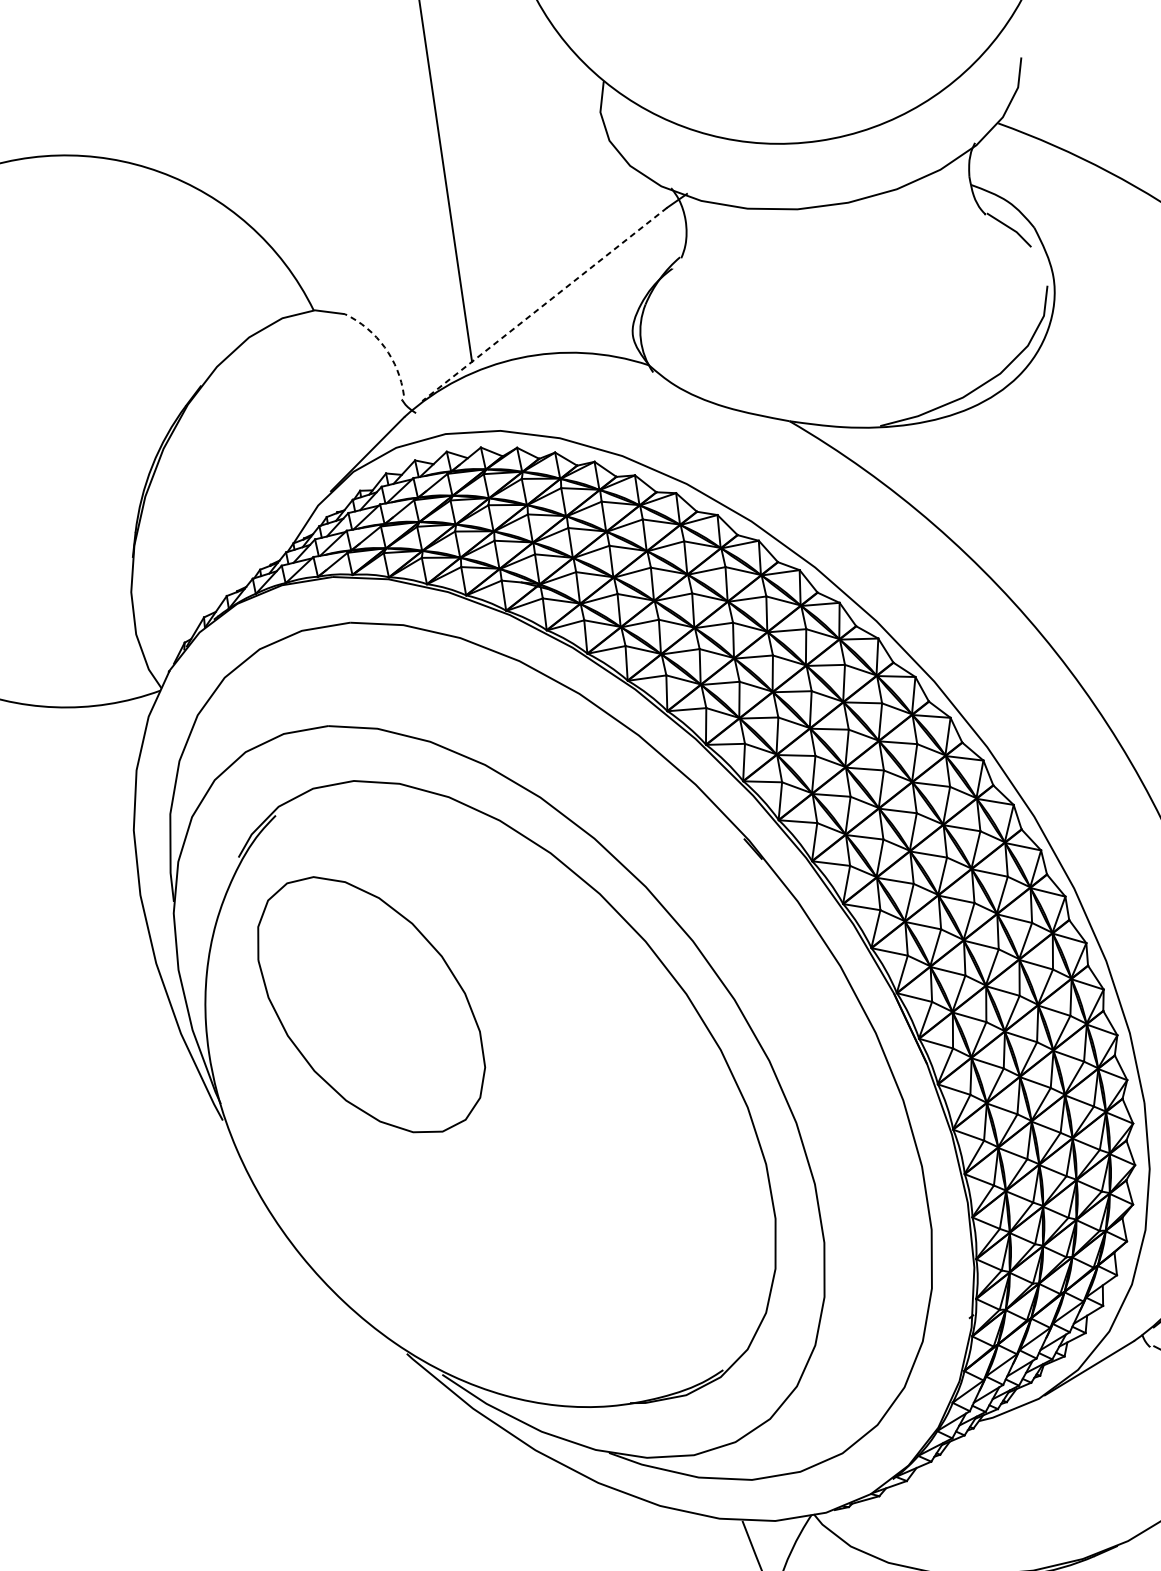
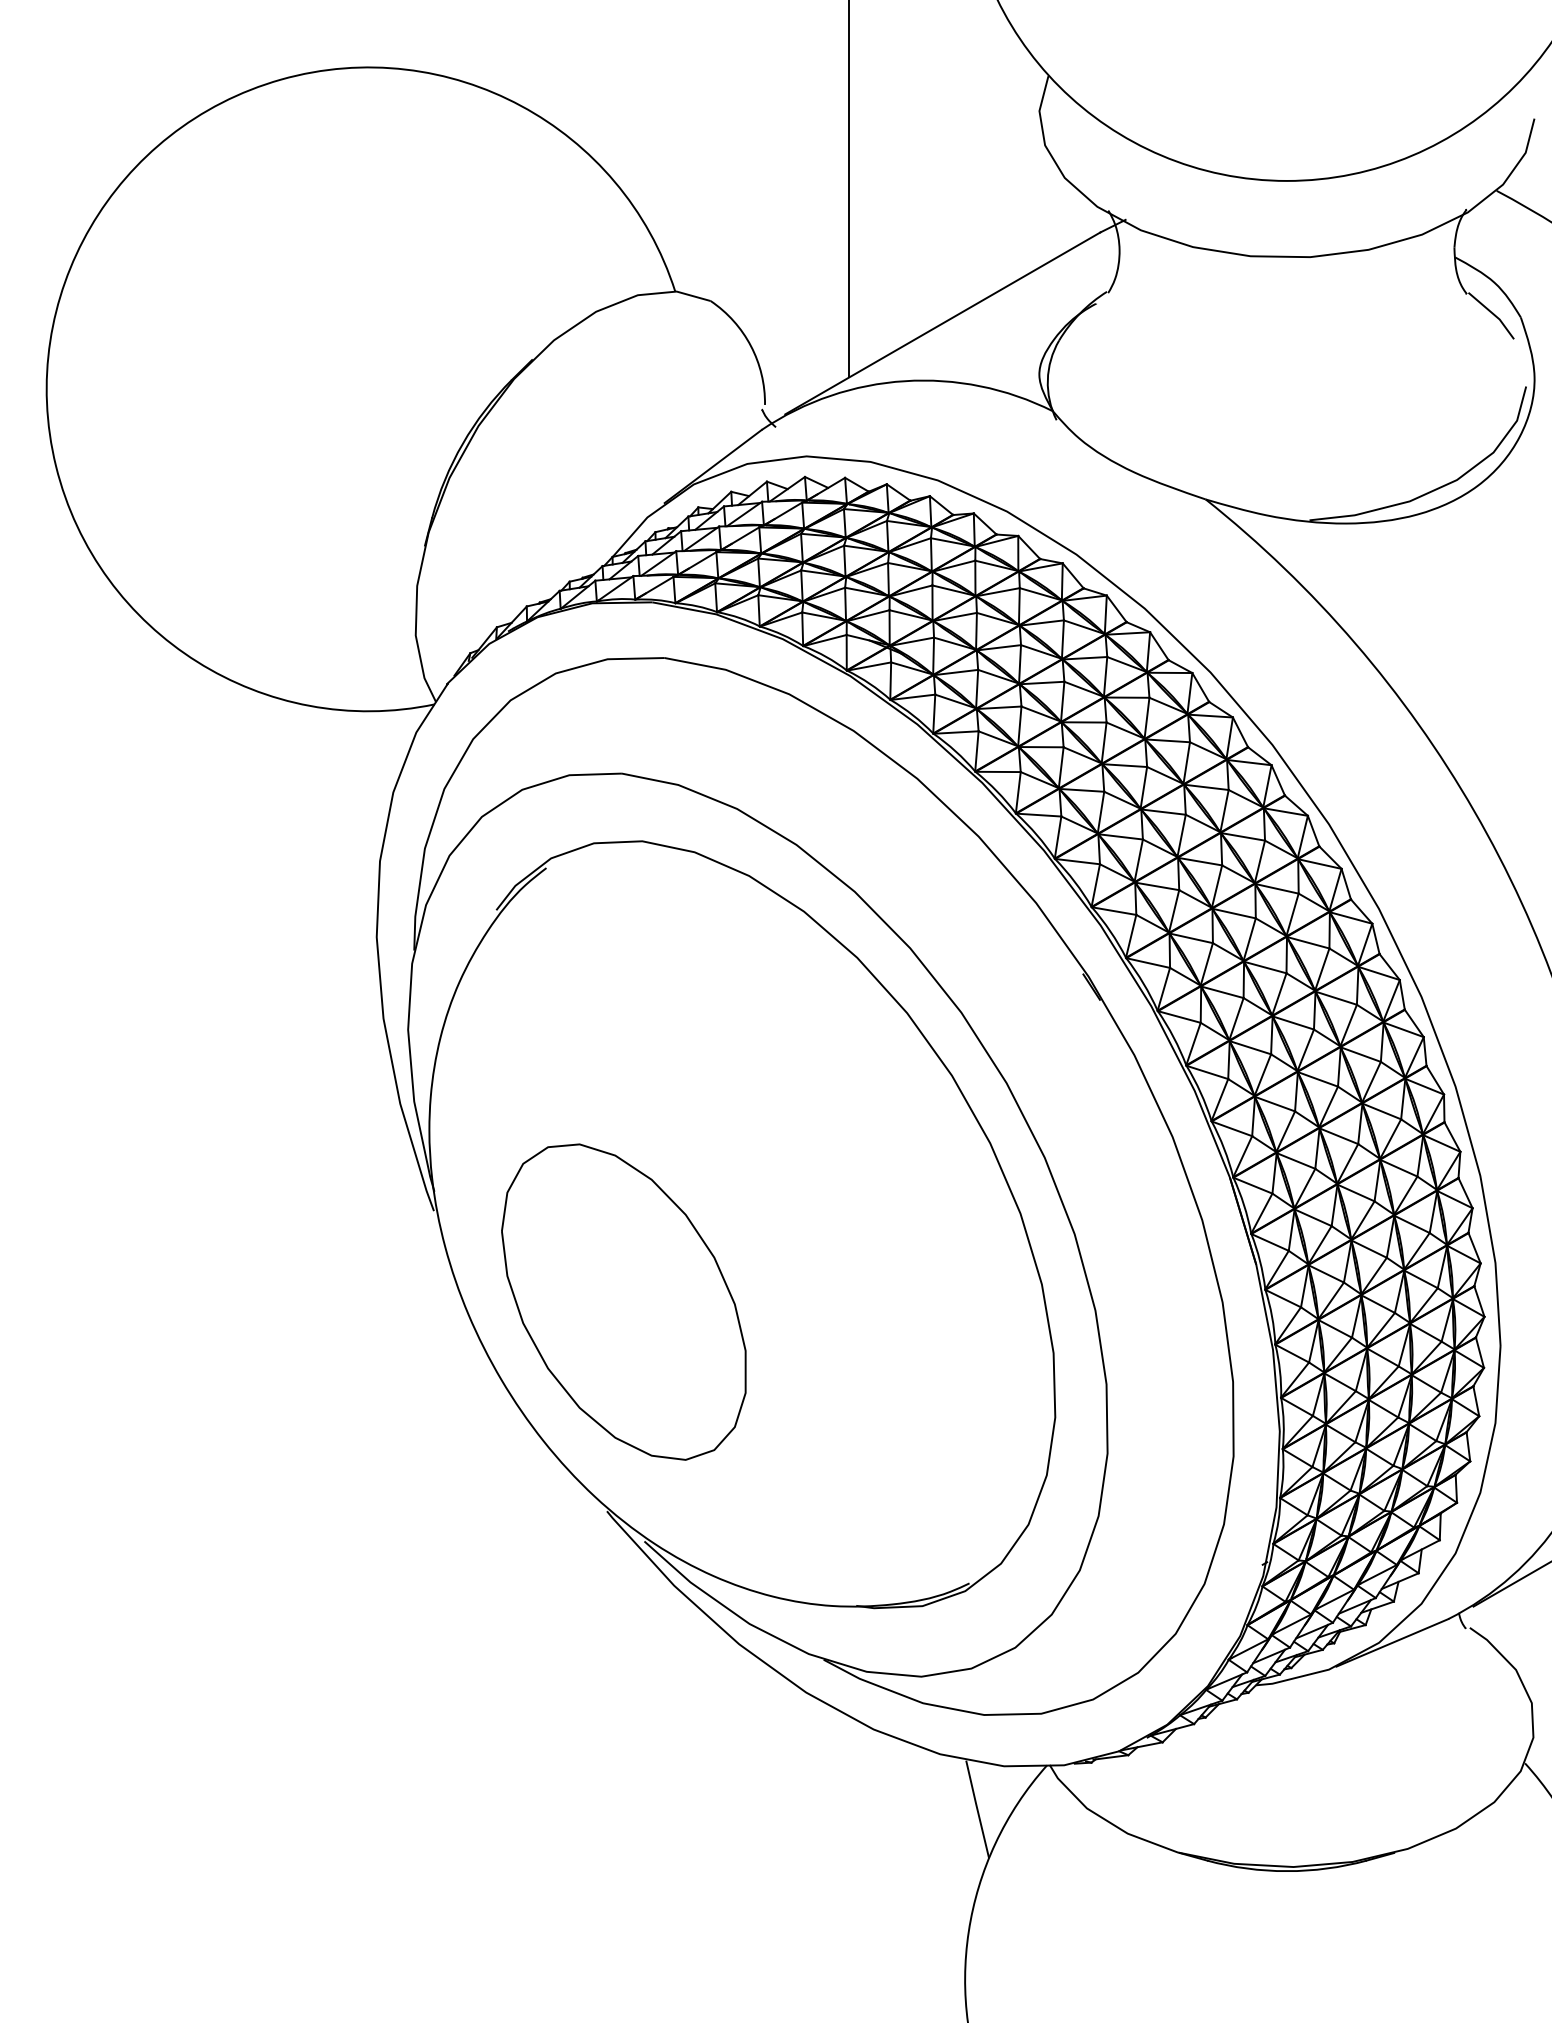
line: (544, 304) -> (942, 323), dashed -> solid
arc: (384, 347) -> (750, 346), dashed -> solid
part: (370, 1004) -> (623, 1301), moved

